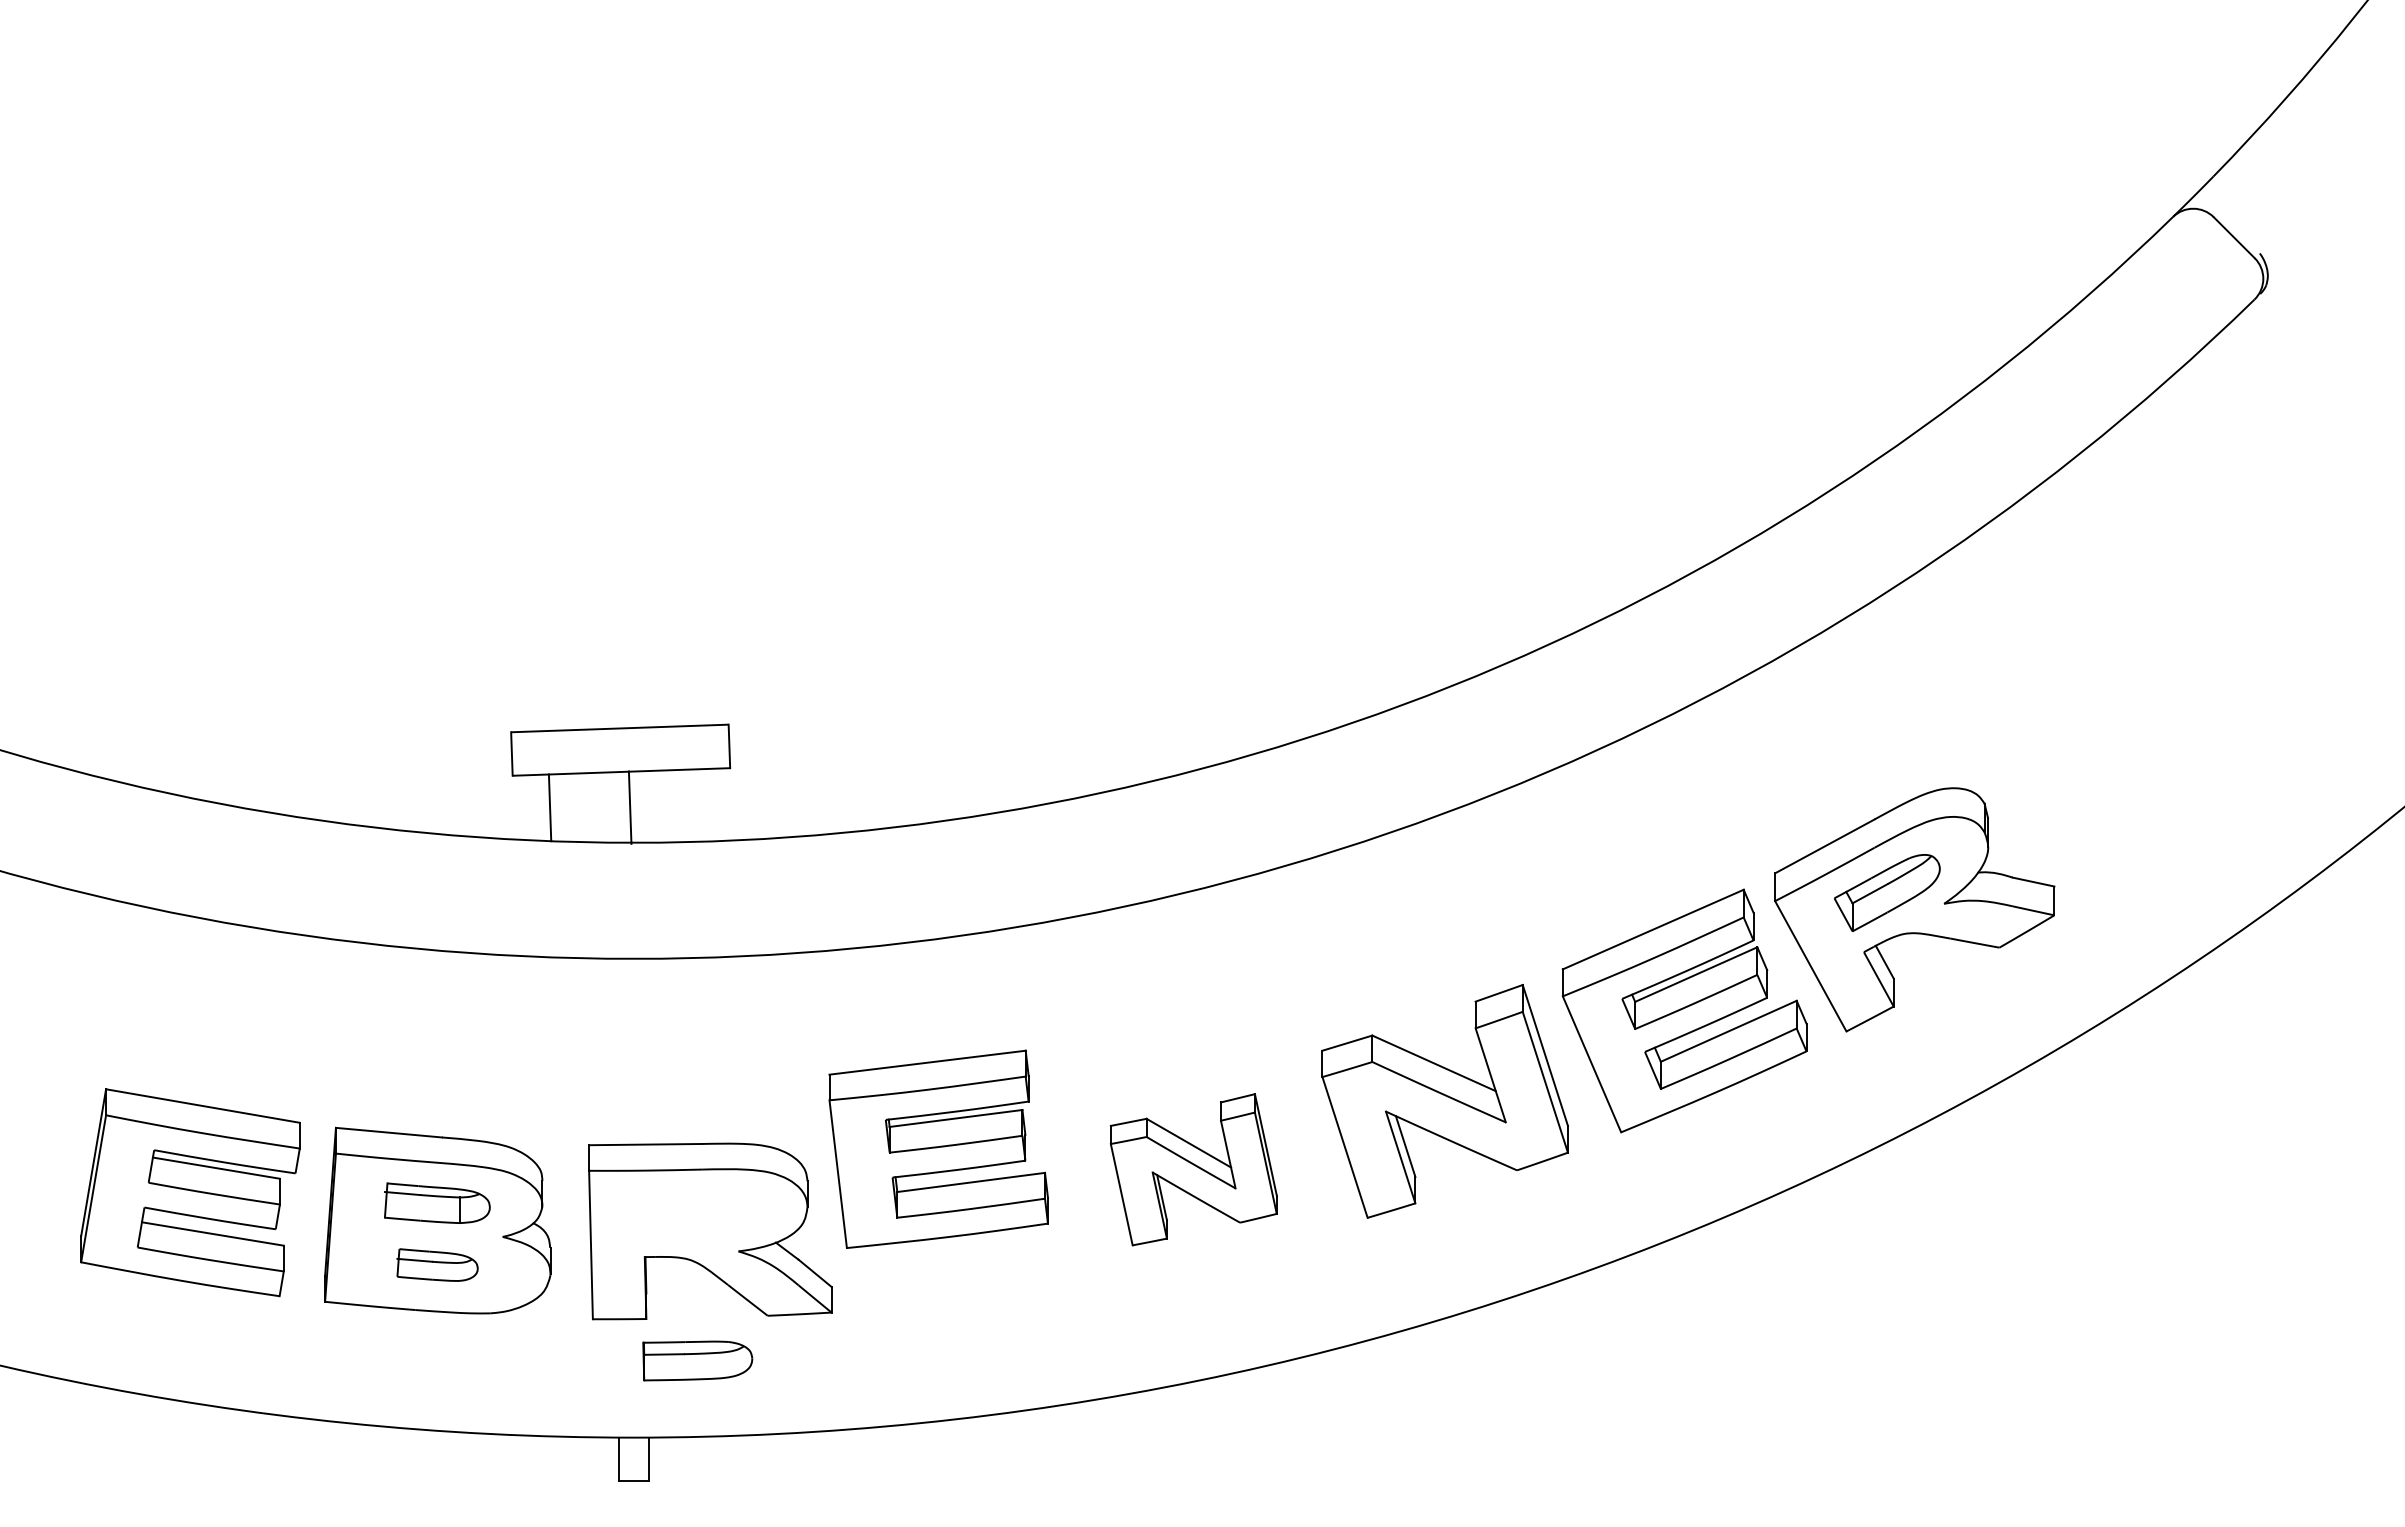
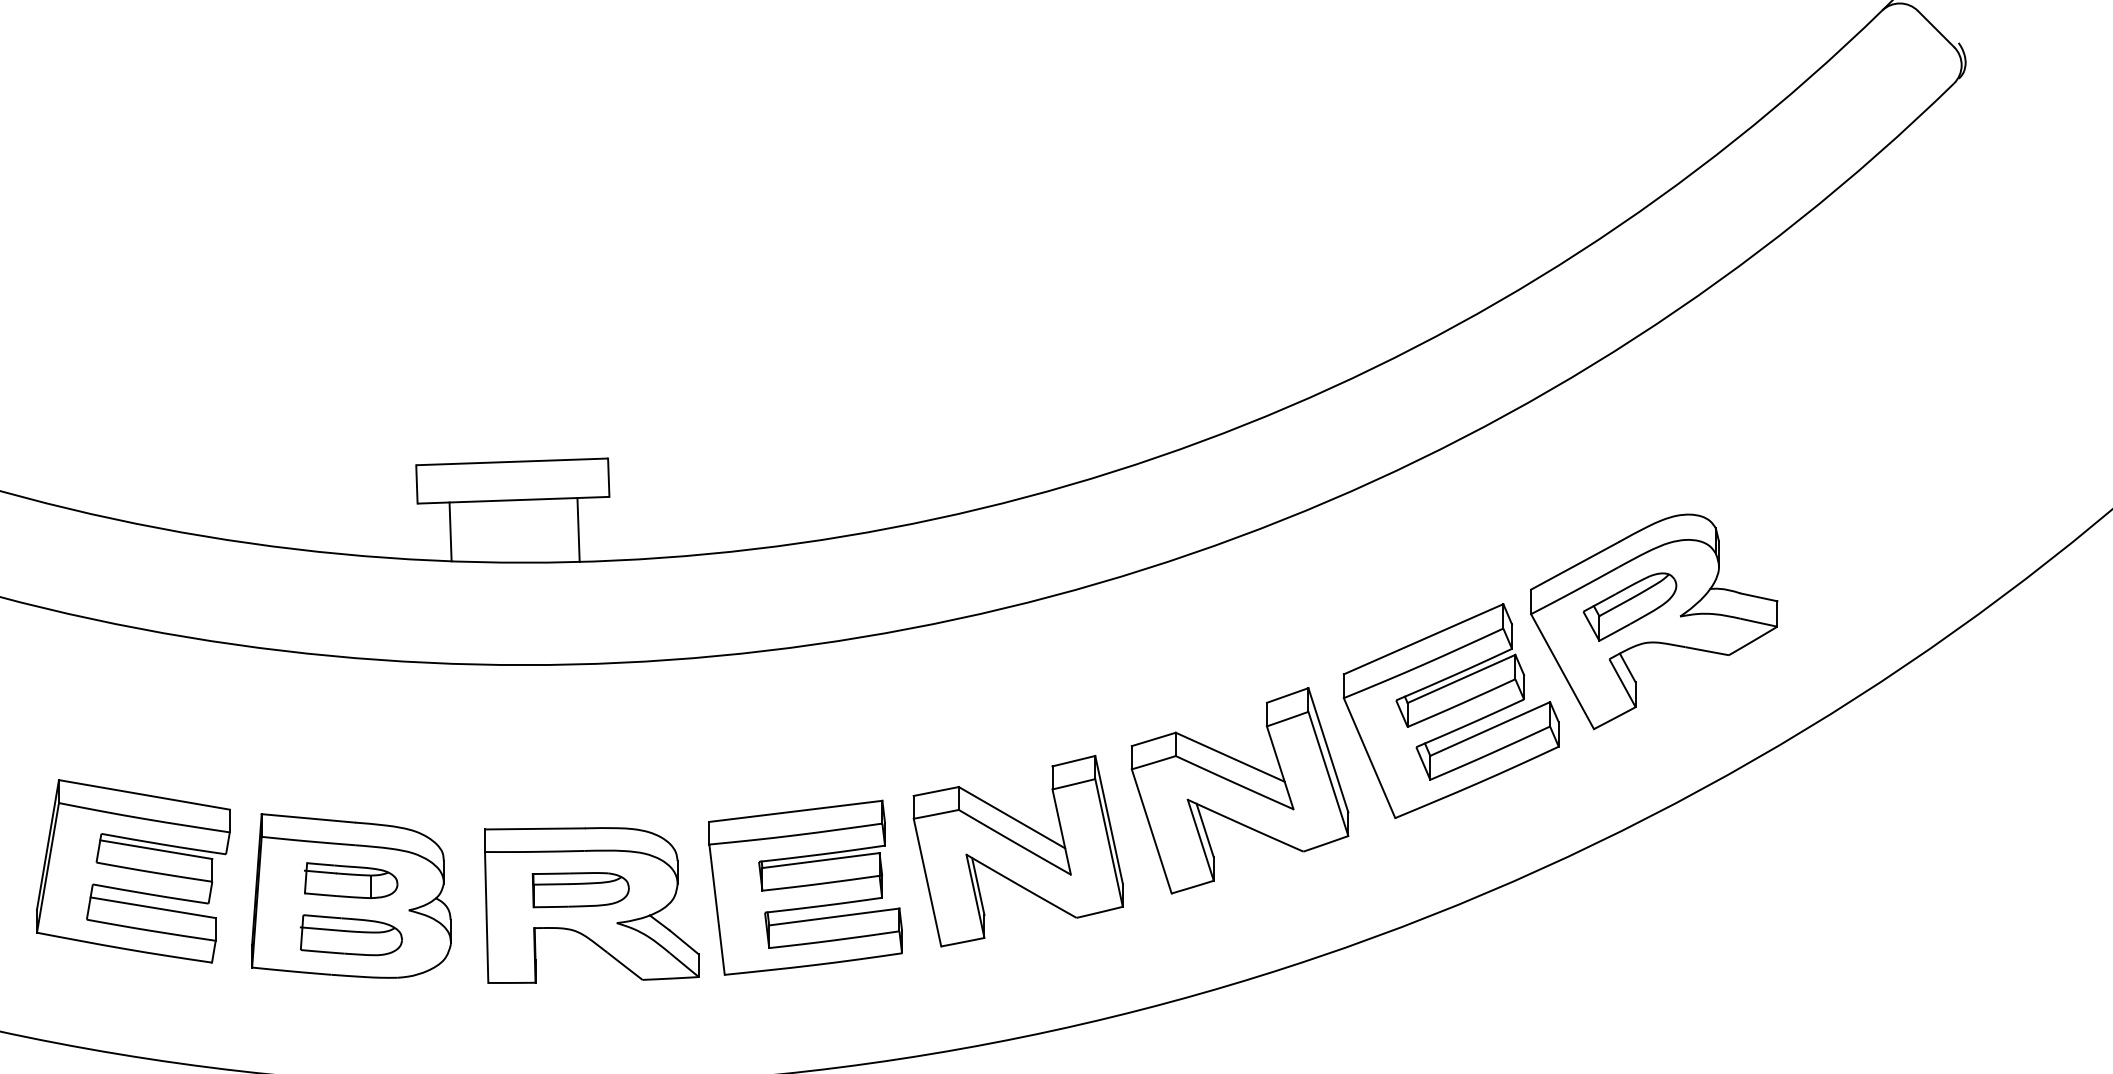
line: (629, 807) -> (577, 529), moved
part: (938, 1148) -> (805, 887), moved
part: (1193, 1169) -> (1018, 850), size x1.43
part: (437, 1264) -> (351, 934), size x1.43
part: (697, 1360) -> (580, 889), moved

